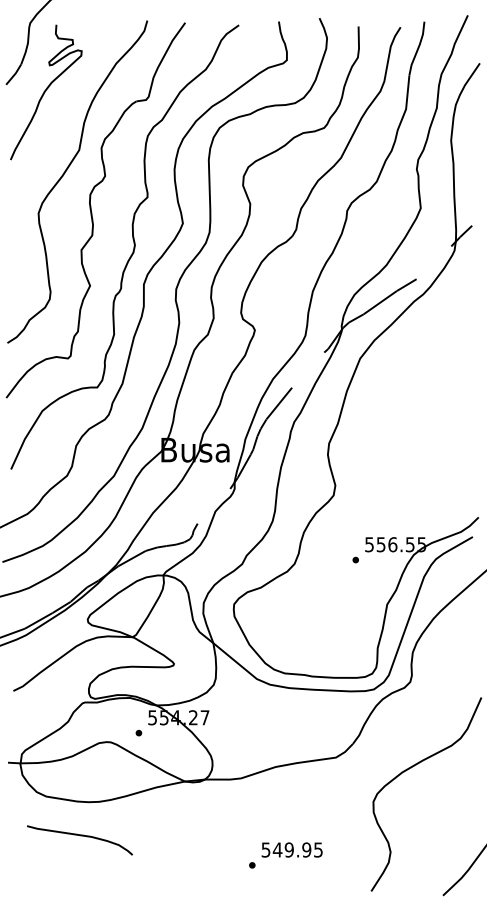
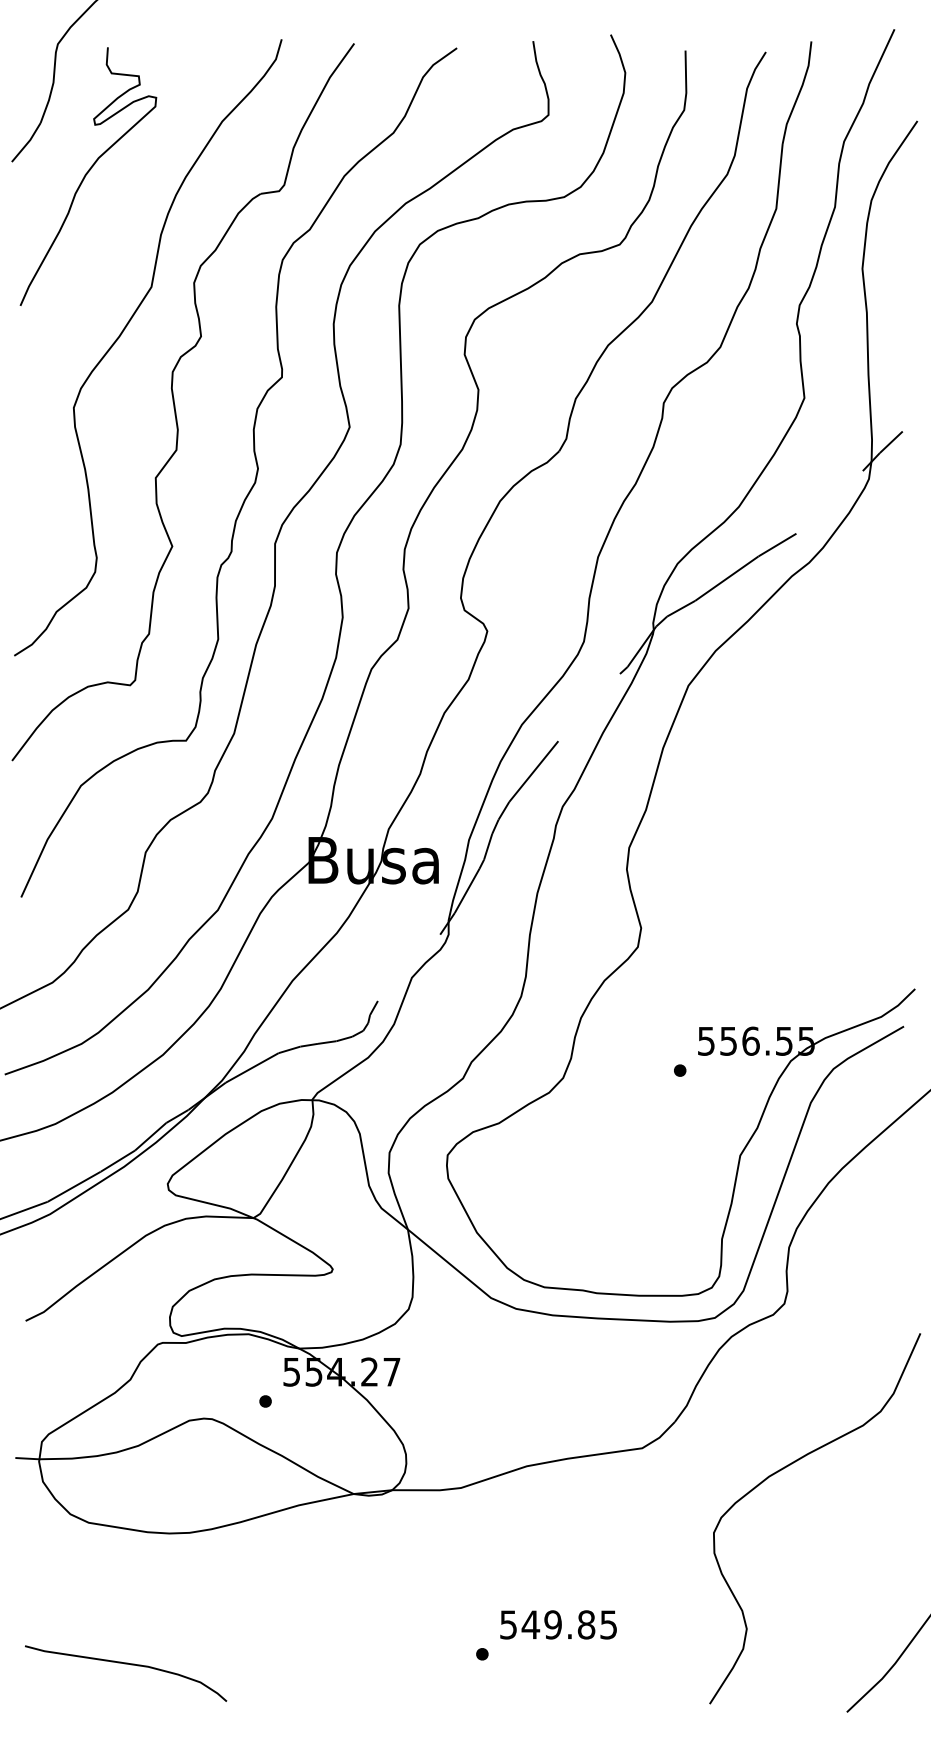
curve: (80, 836) -> (127, 1665), moved
text: (306, 849) -> (585, 1623), 549.95 -> 549.85

